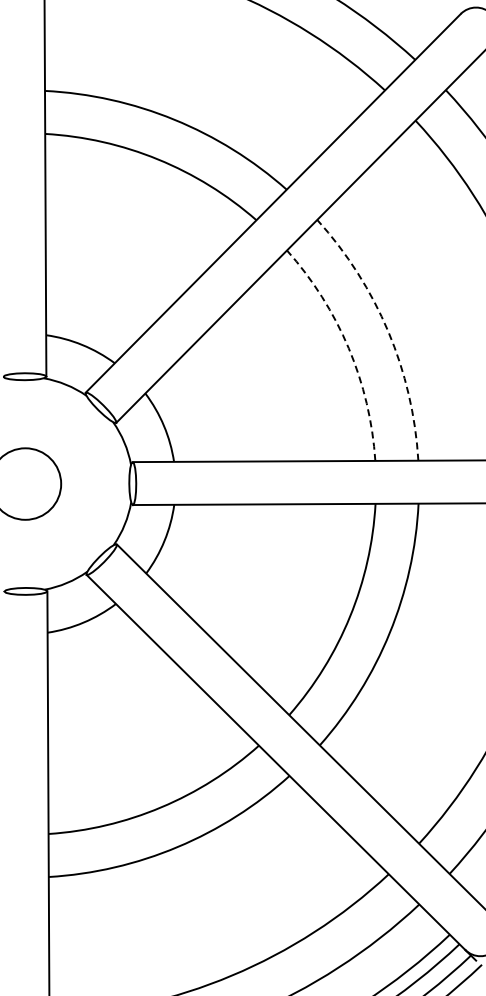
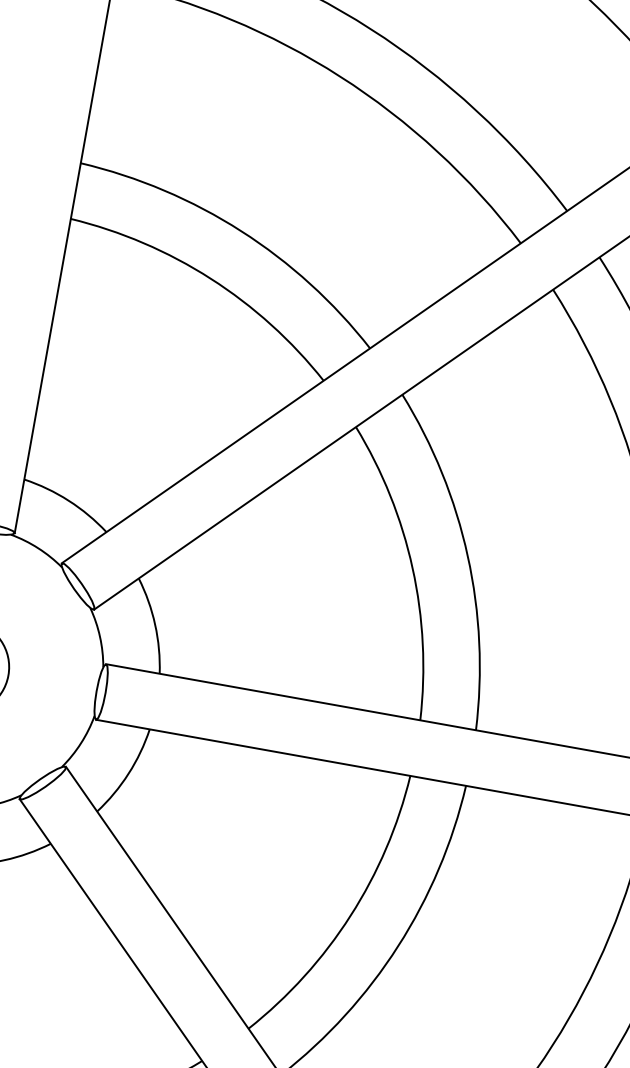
arc: (388, 331) -> (468, 556), dashed -> solid
arc: (348, 348) -> (412, 568), dashed -> solid

